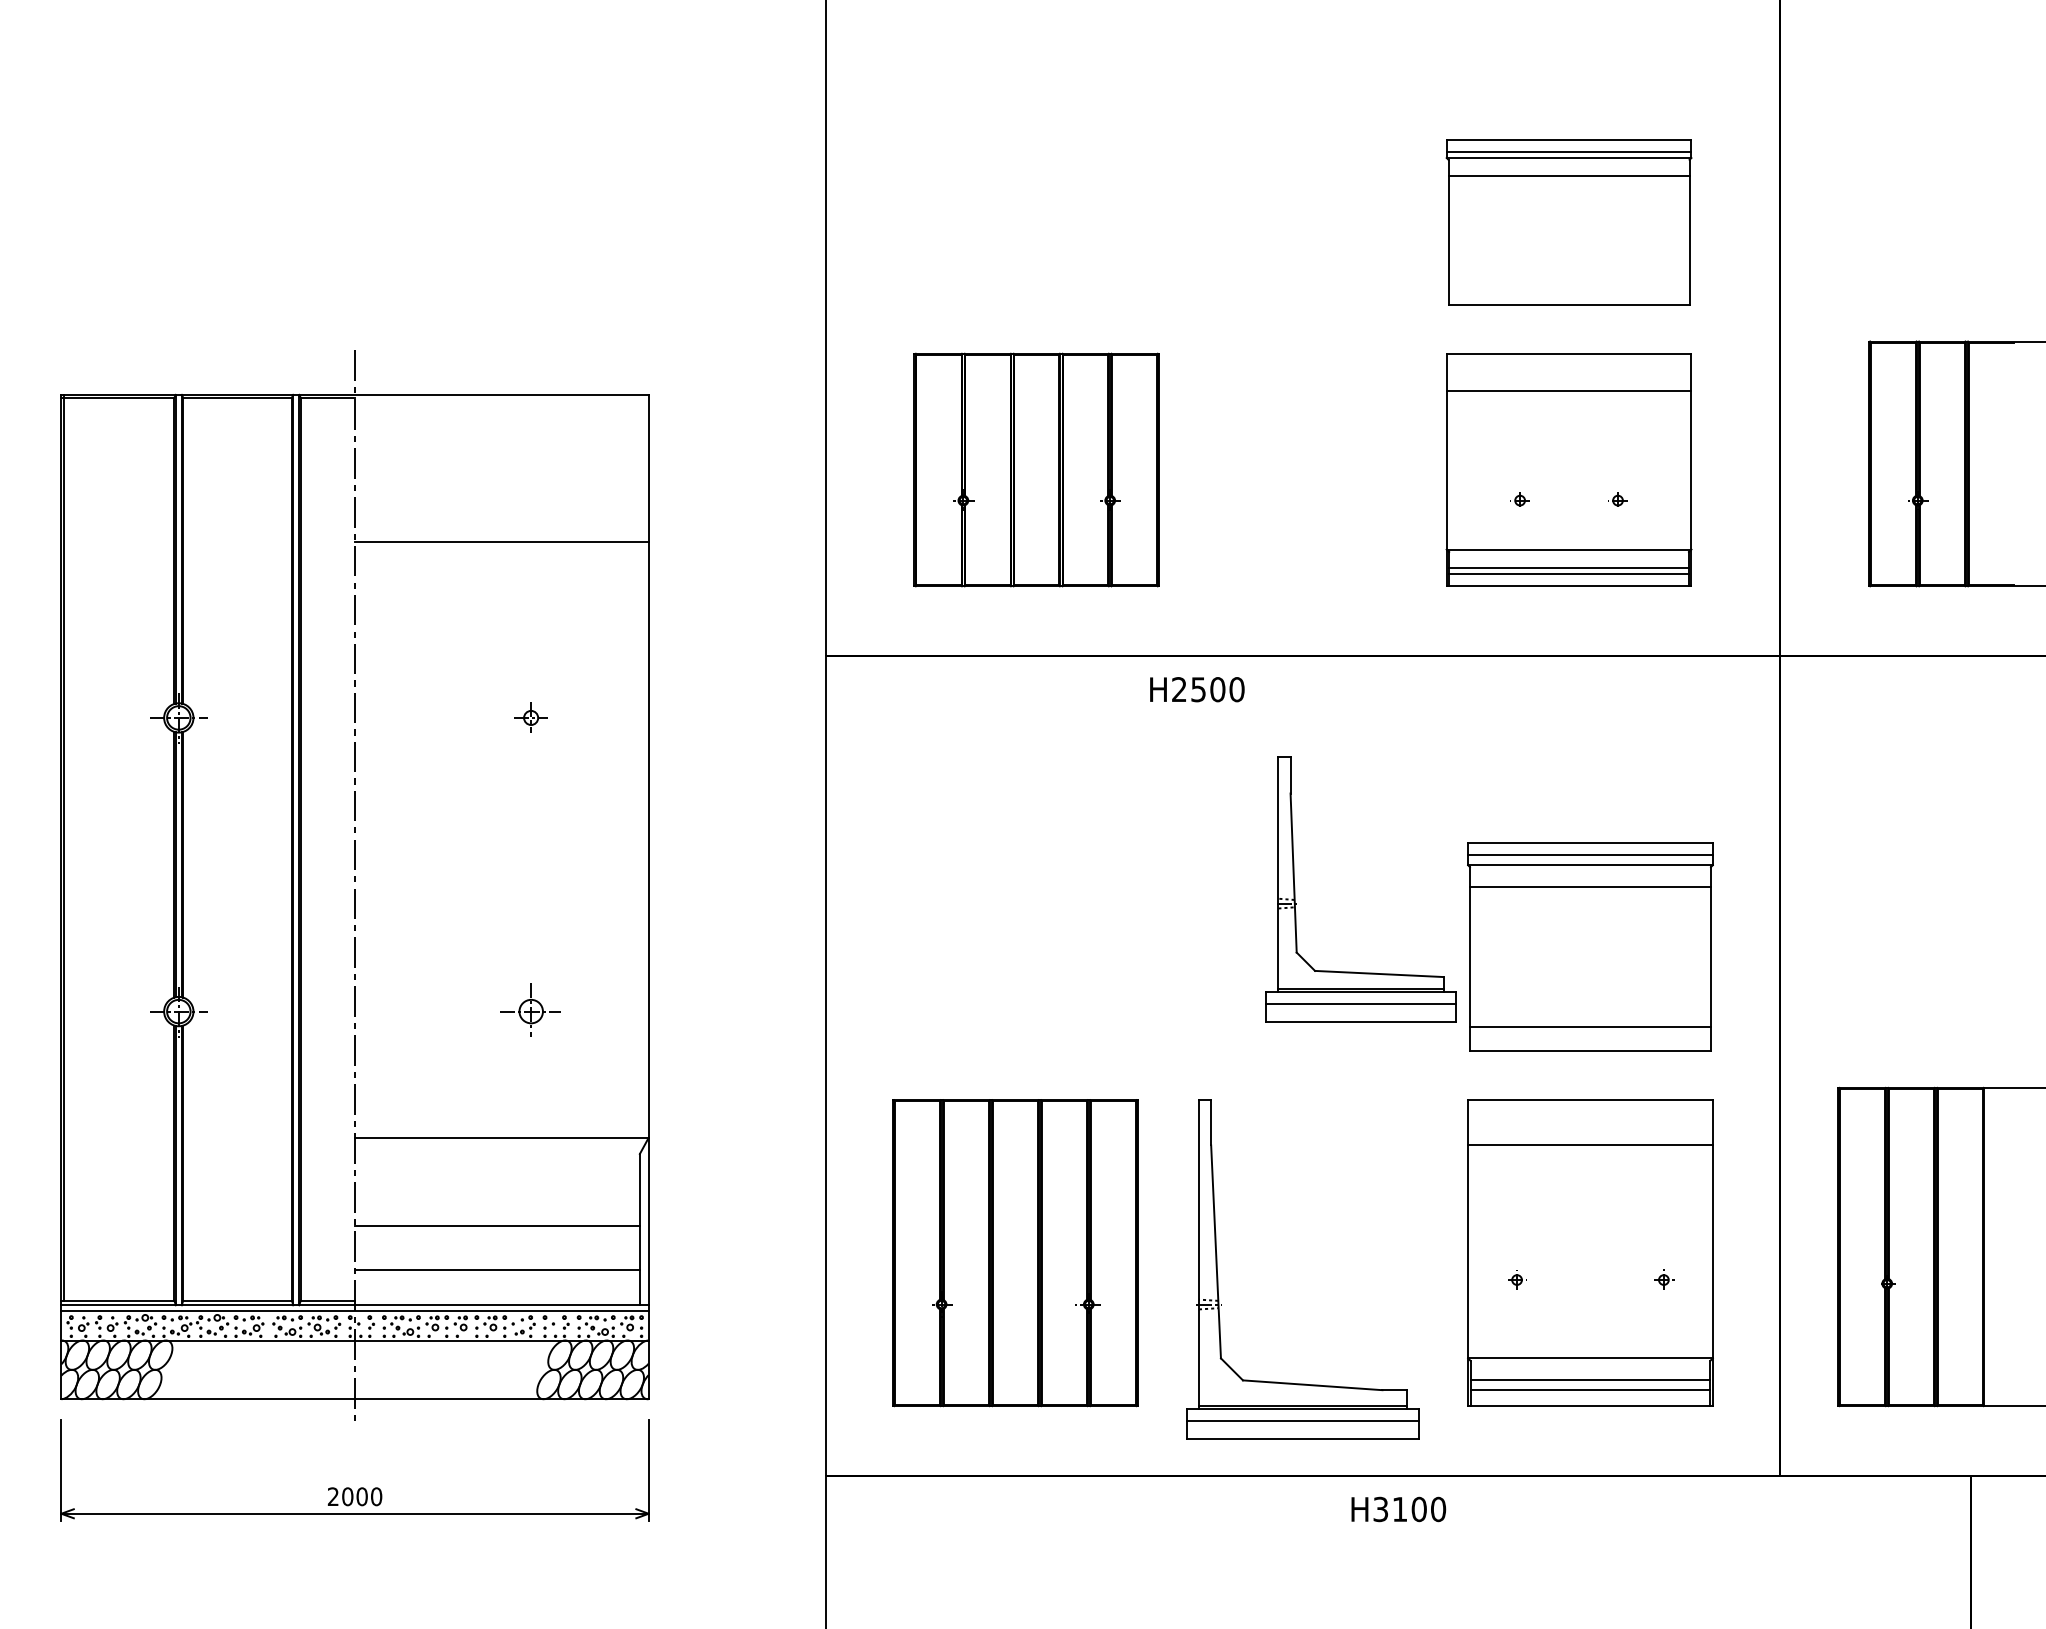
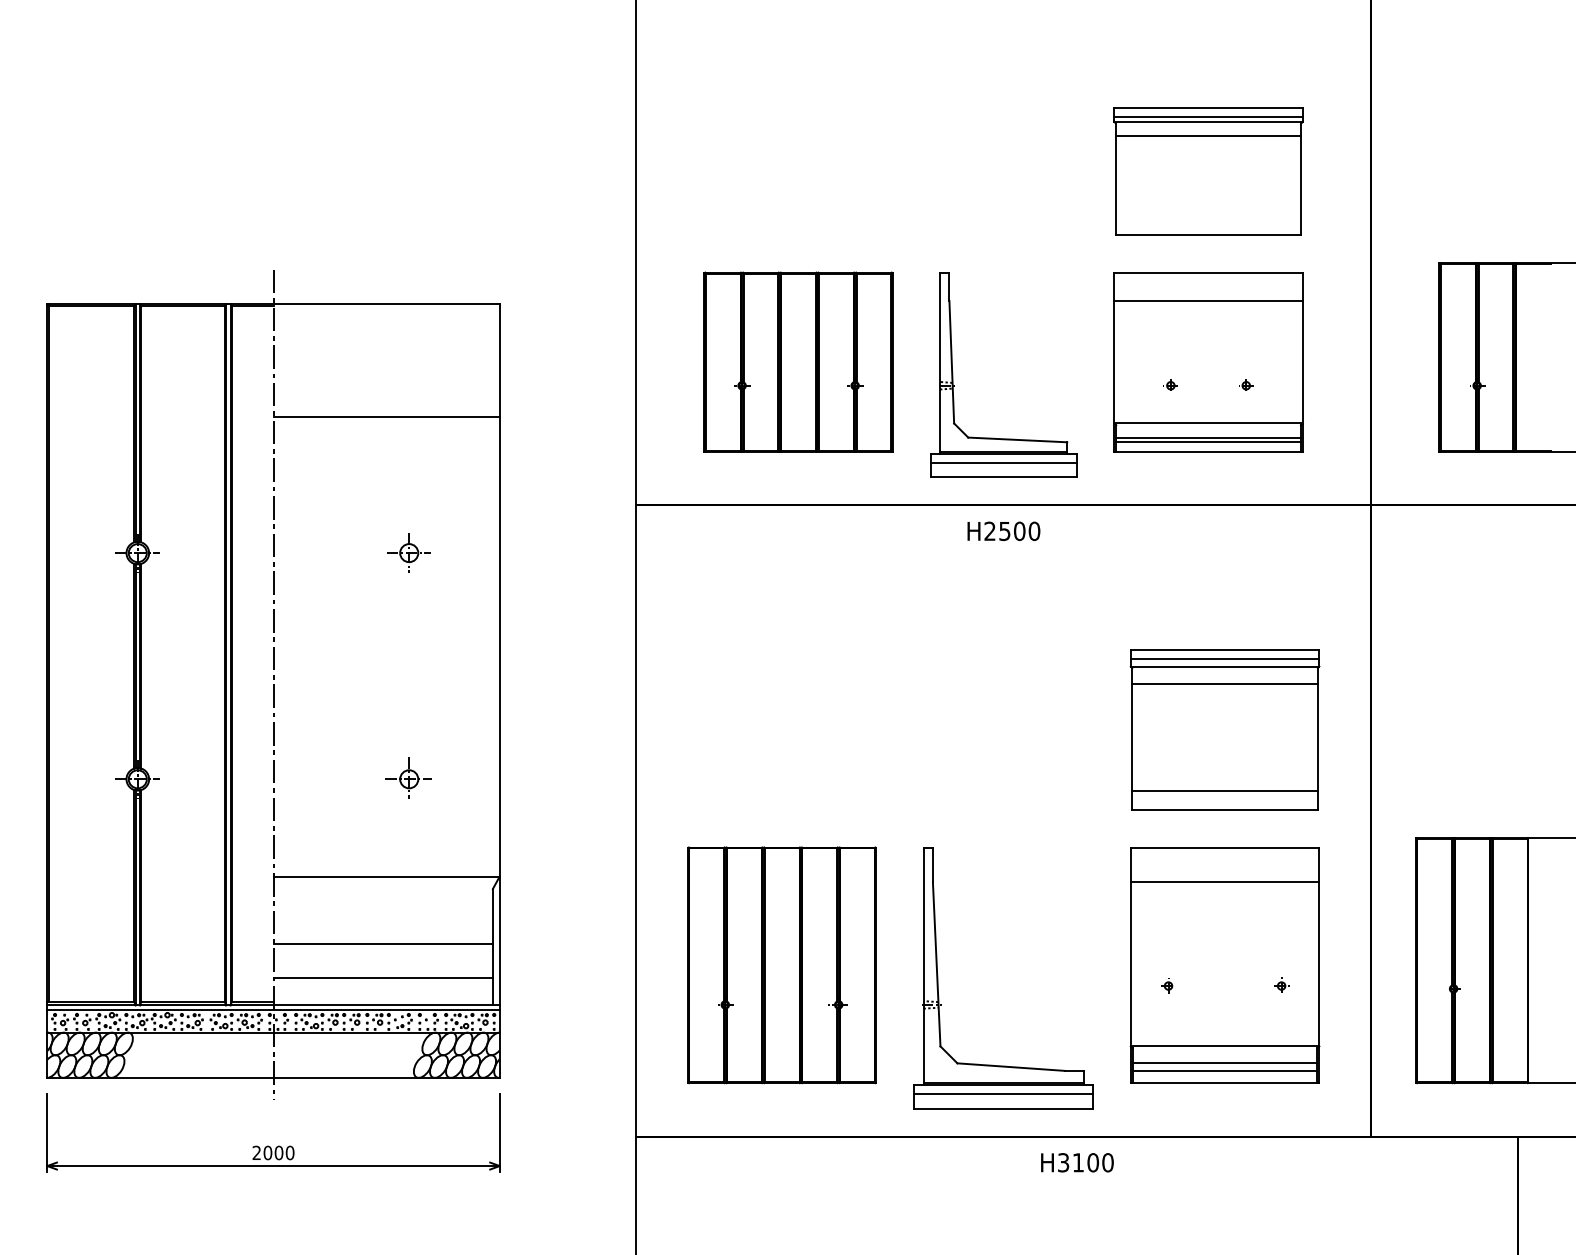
text: (1197, 689) -> (1004, 531), moved
part: (530, 717) -> (408, 552), size x1.67
part: (1295, 889) -> (953, 374), moved

